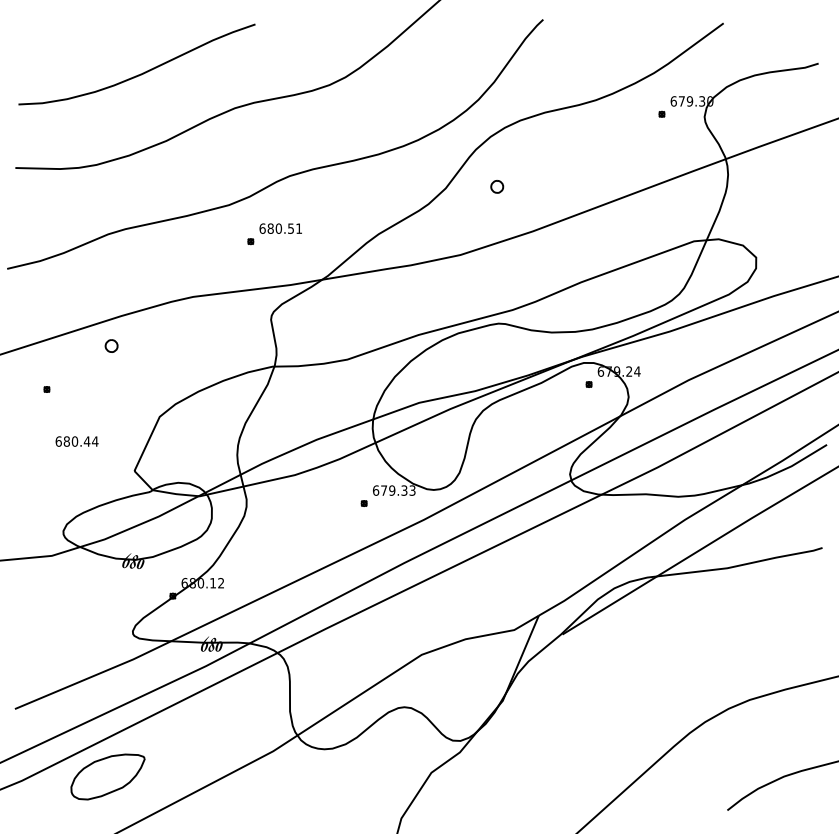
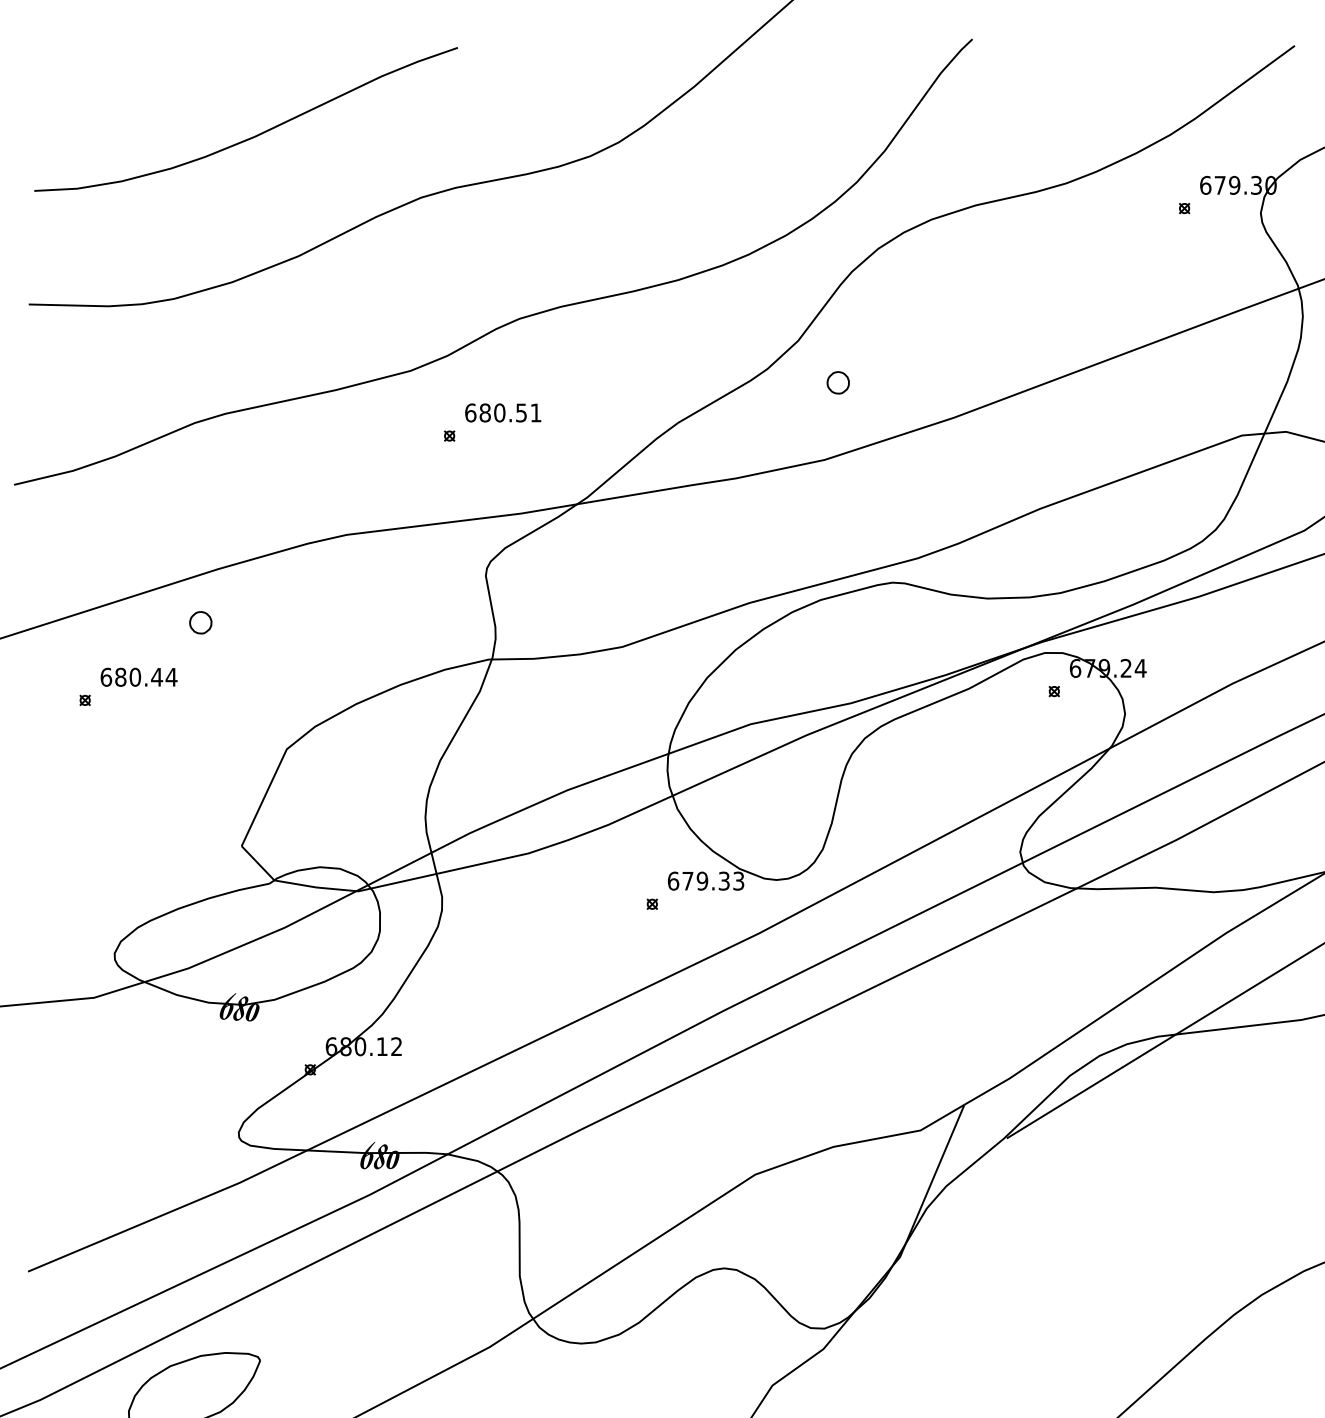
part: (497, 186) -> (838, 382), moved
text: (76, 441) -> (138, 677), moved

